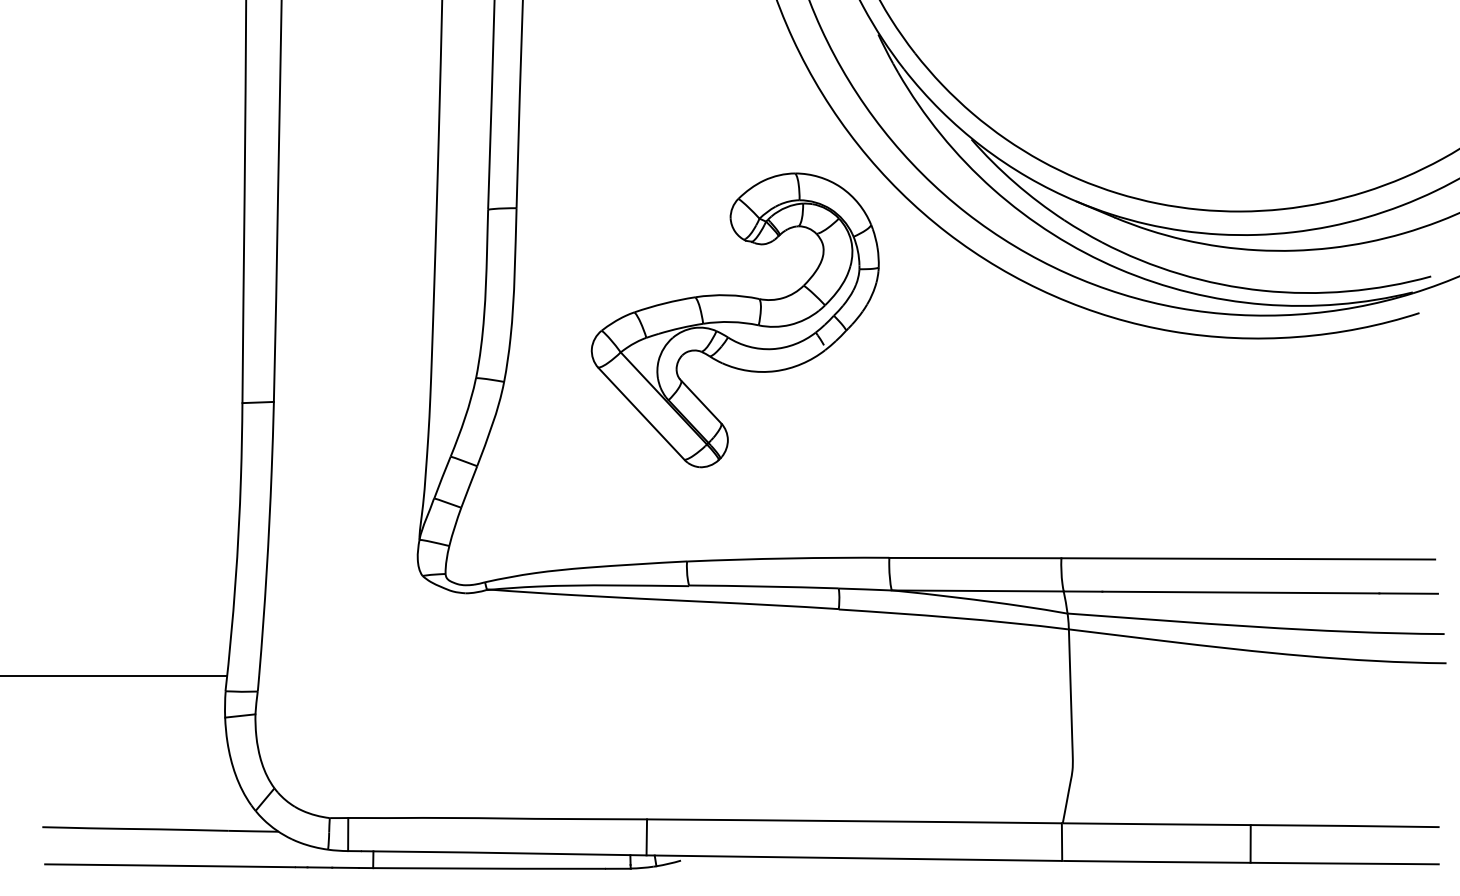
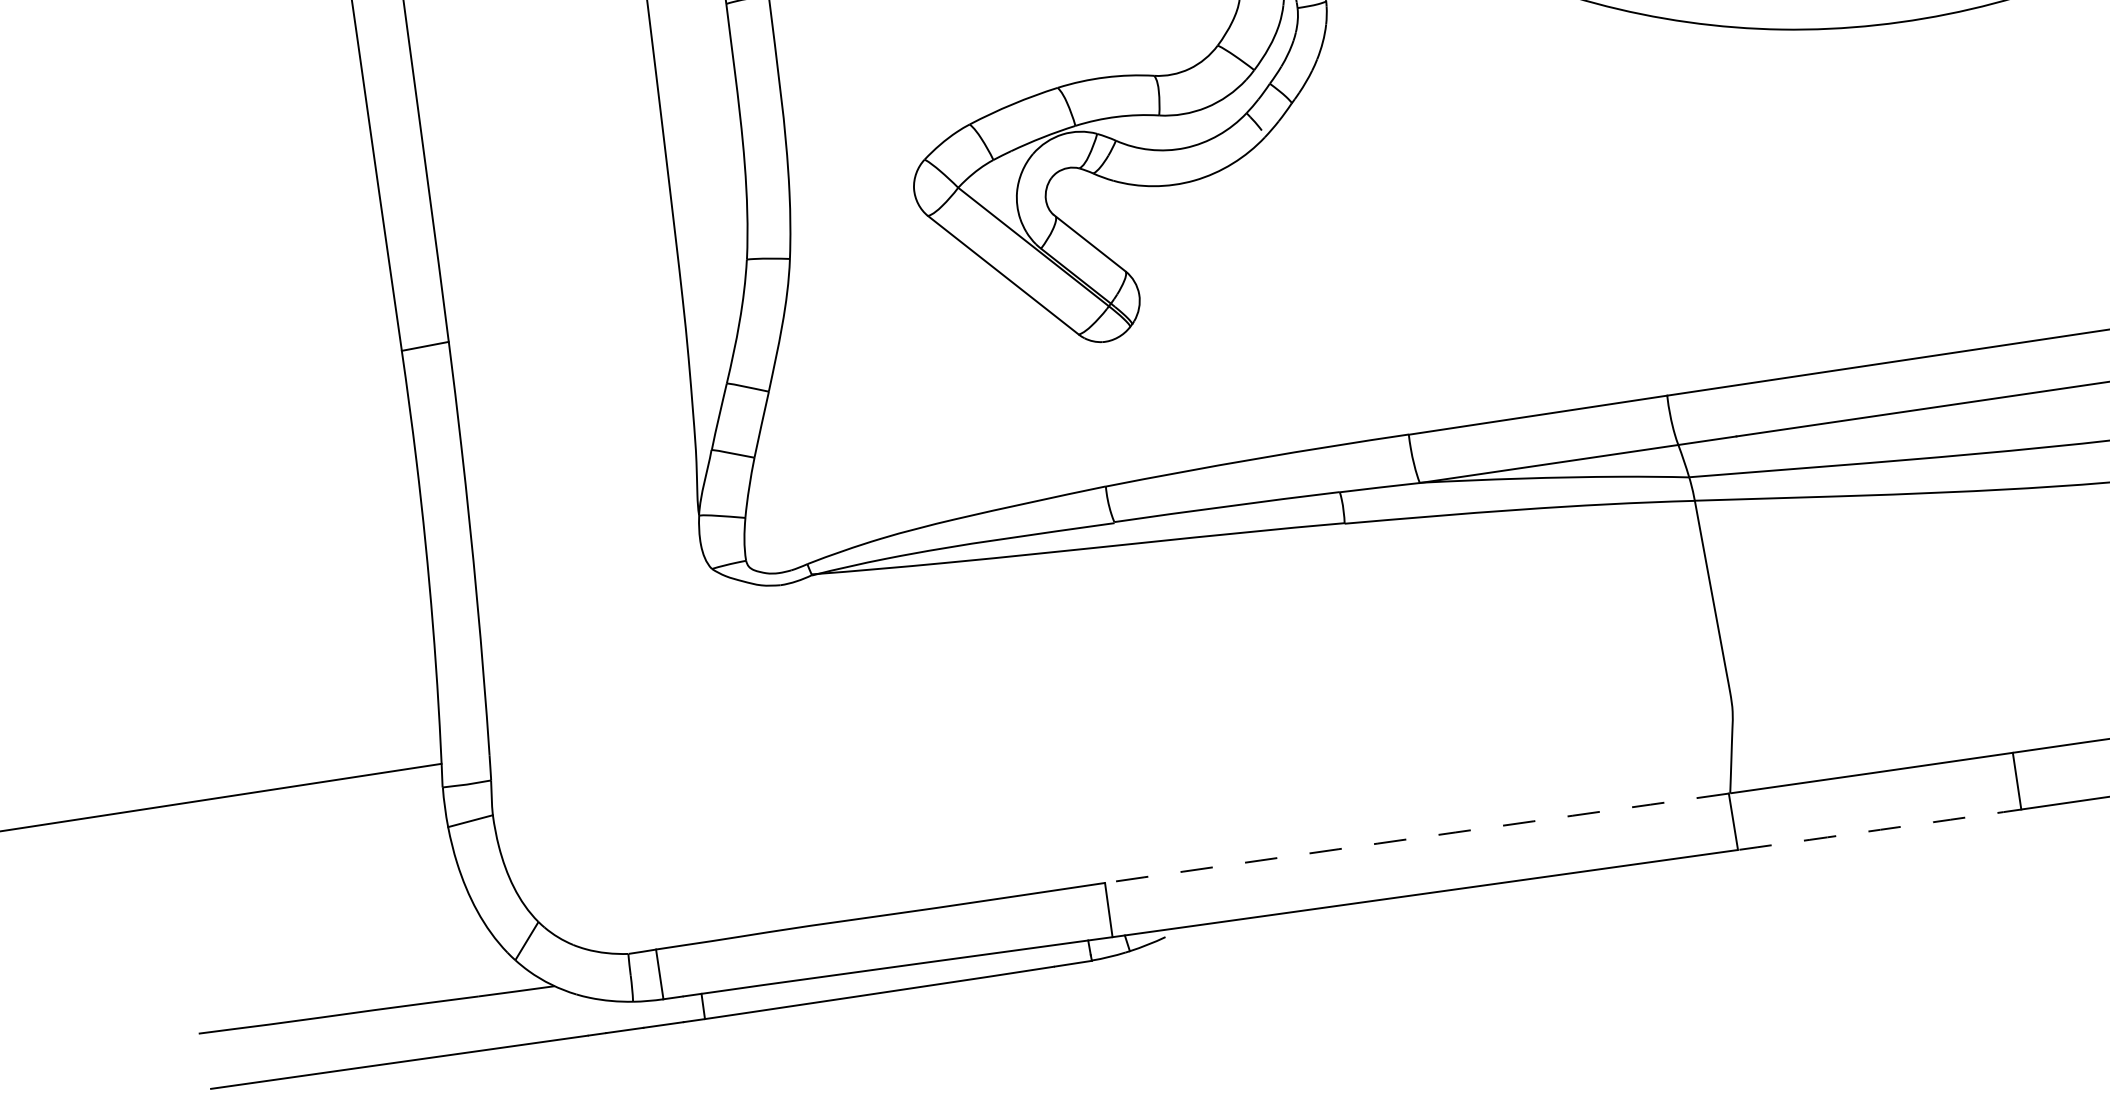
arc: (854, 821) -> (1417, 838), solid -> dashed
arc: (1156, 861) -> (1879, 829), solid -> dashed

